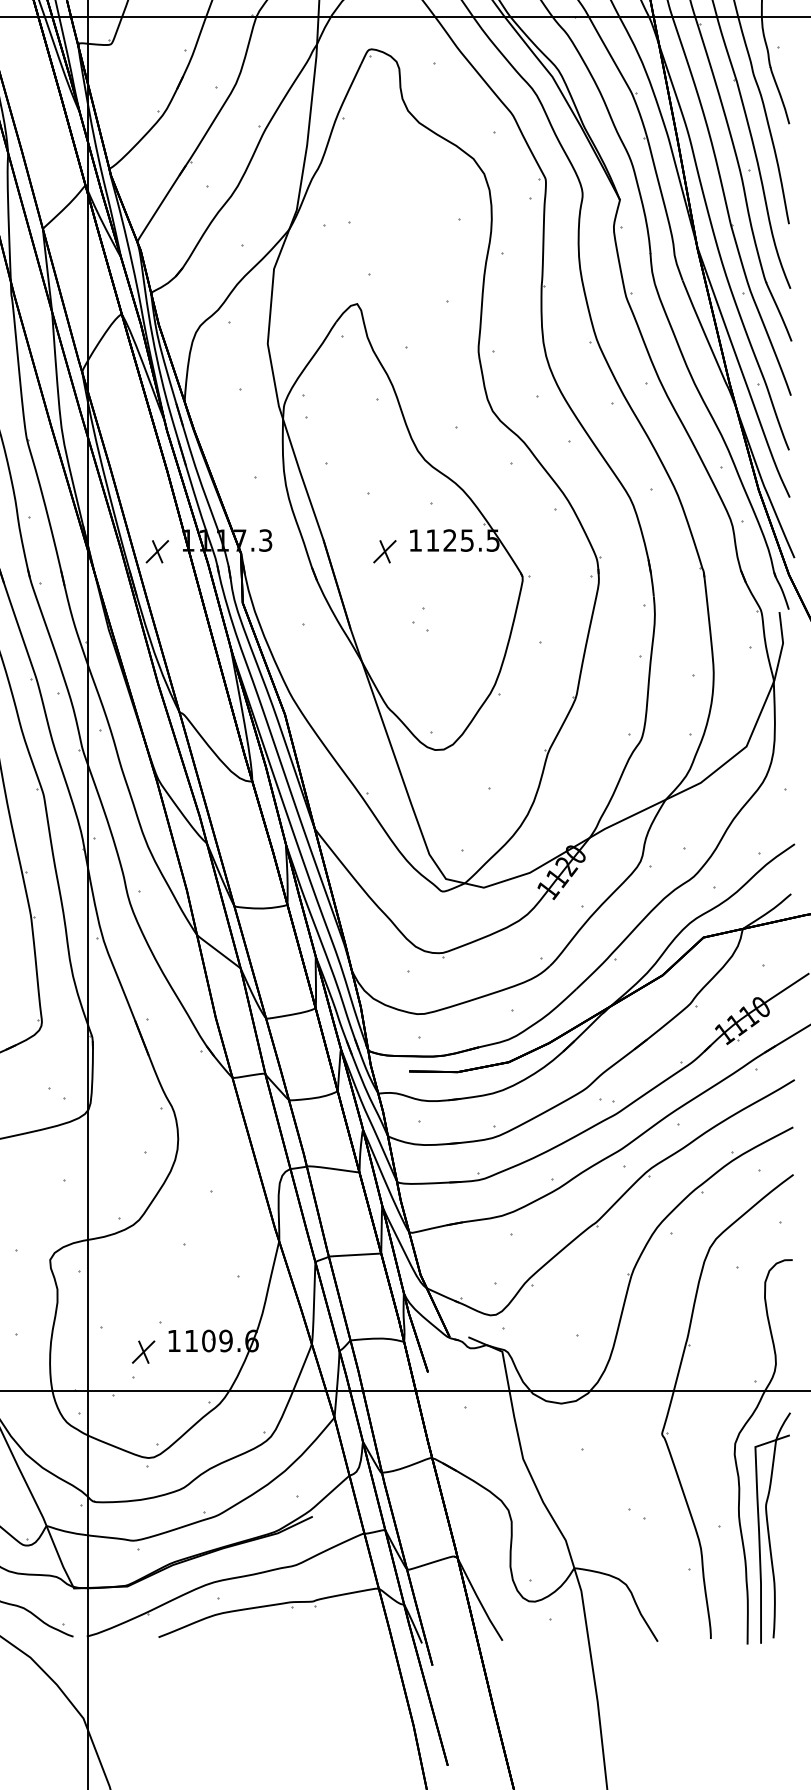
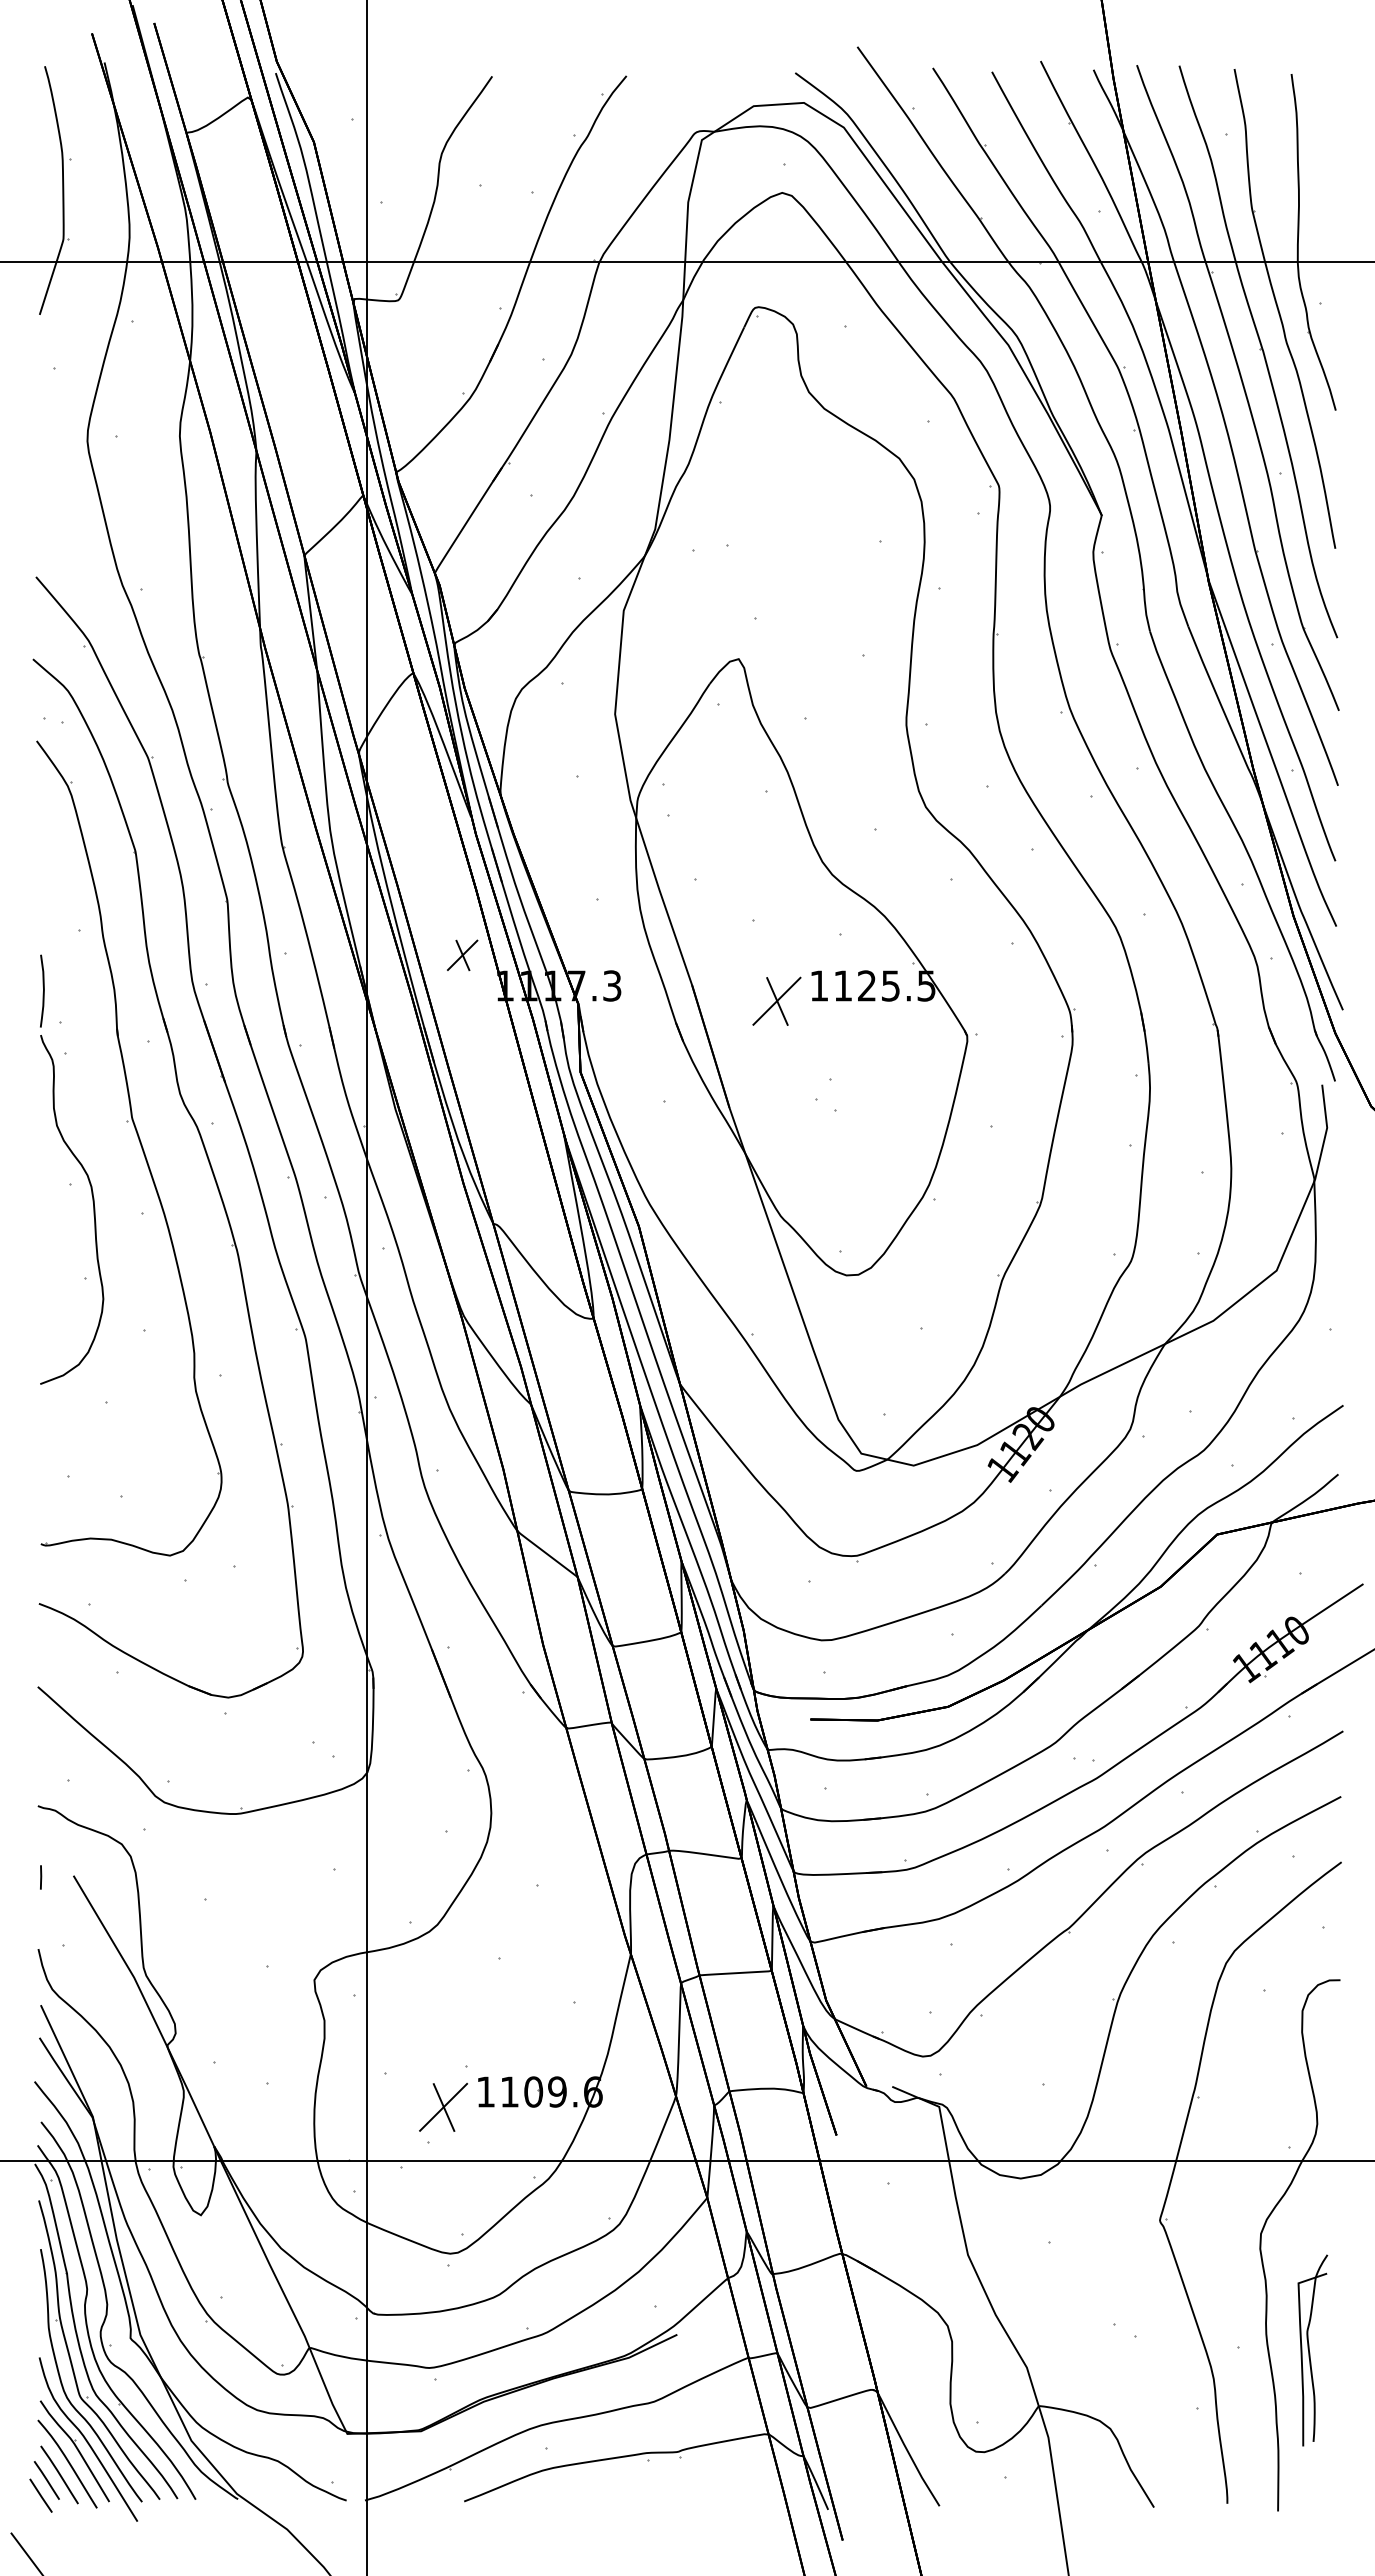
part: (157, 551) -> (462, 954), moved
part: (384, 551) -> (776, 1001), size x1.6
part: (143, 1352) -> (443, 2107), size x1.6
part: (772, 1528) -> (1312, 2350), size x0.6

